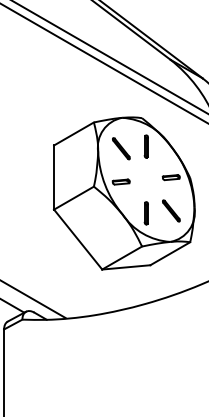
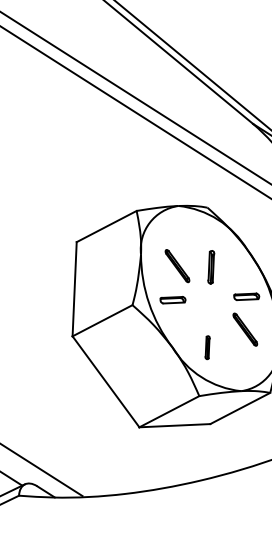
part: (145, 146) -> (210, 267), moved
part: (121, 148) -> (177, 265), moved
part: (171, 210) -> (245, 328), moved
part: (145, 213) -> (206, 347), size x0.7

